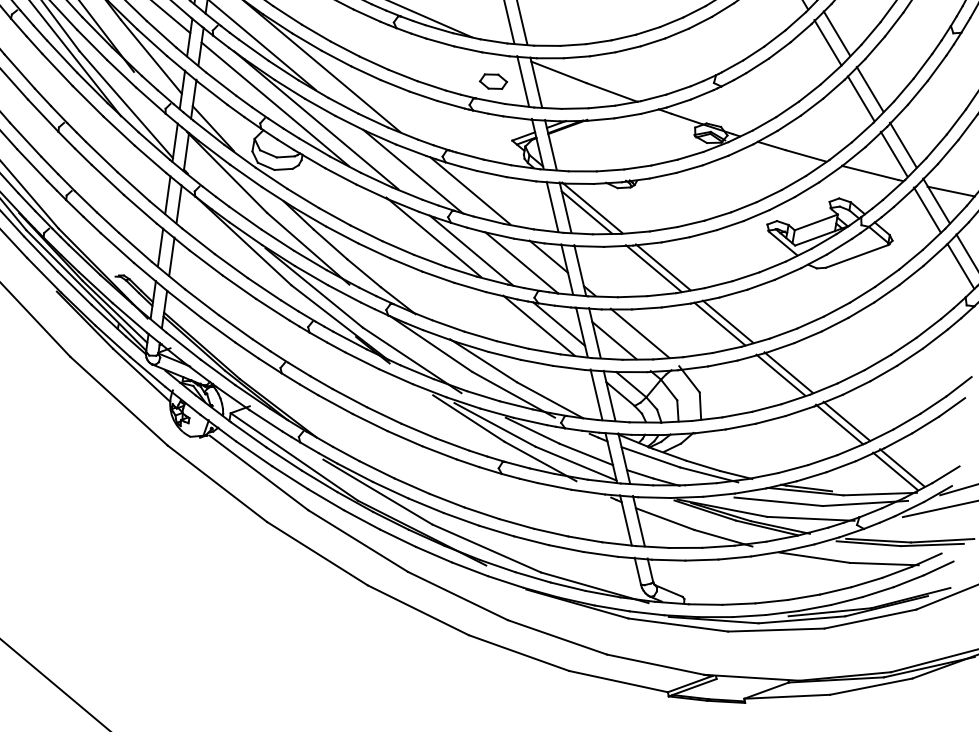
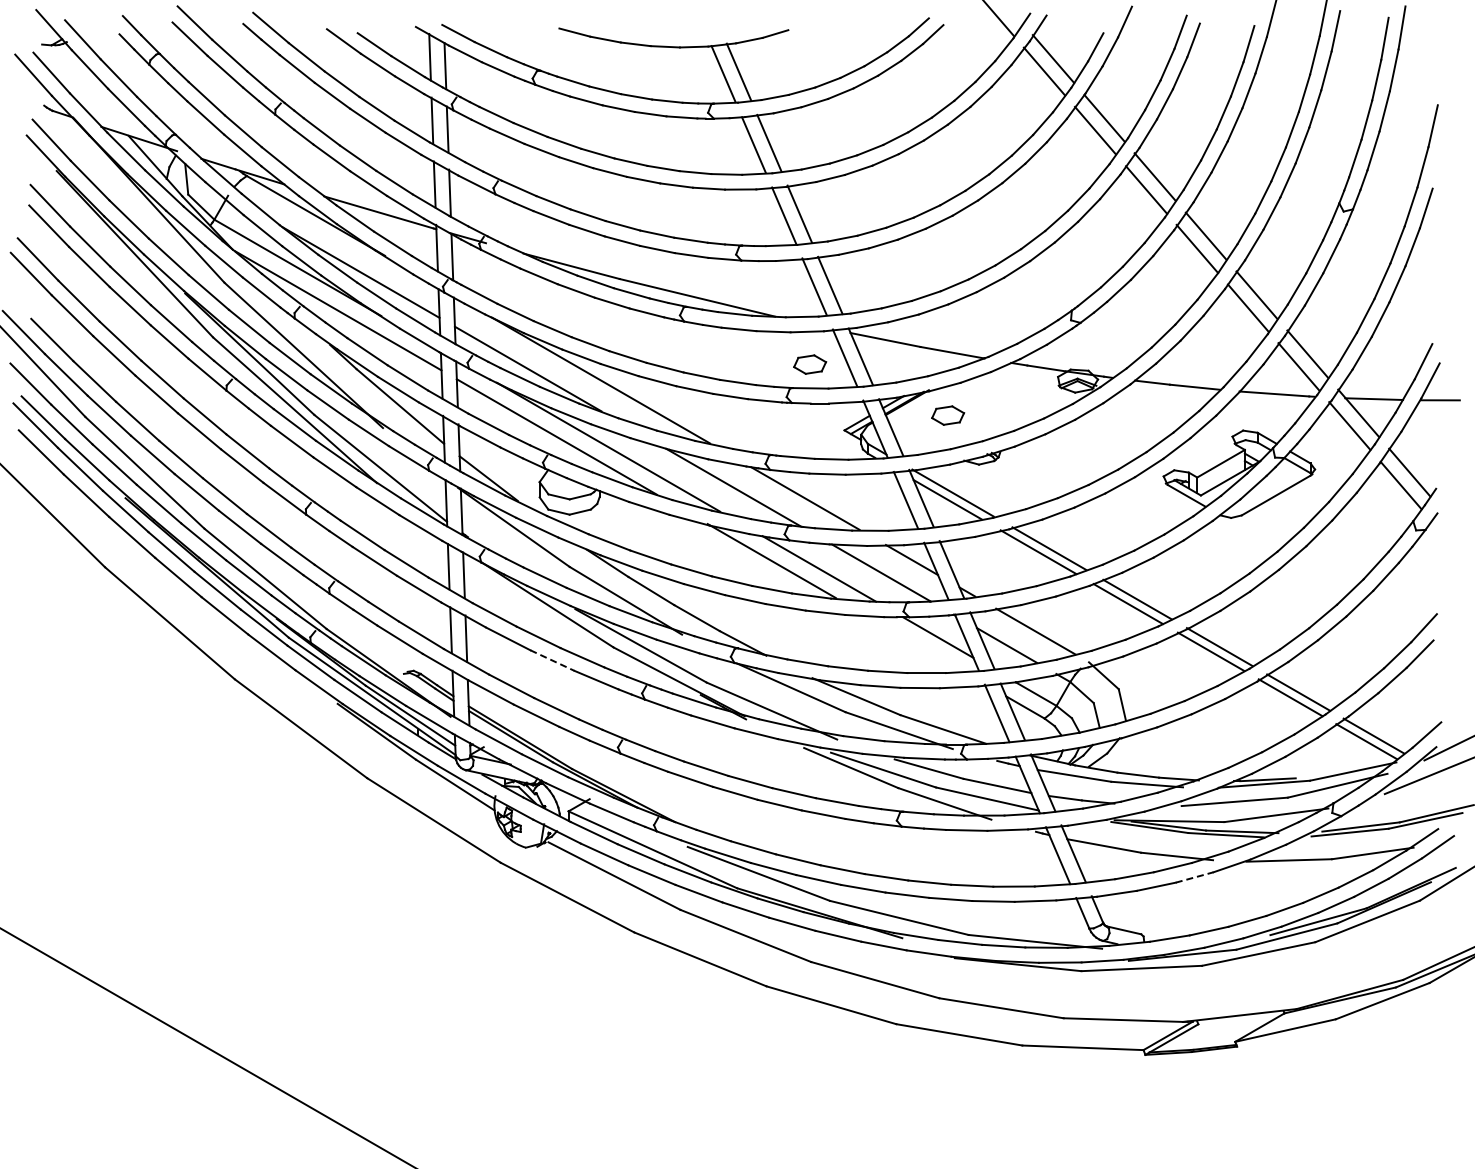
part: (599, 143) -> (948, 415), added
line: (239, 287) -> (552, 660), solid -> dashed
line: (538, 325) -> (914, 643), removed
line: (734, 558) -> (1194, 877), solid -> dashed

